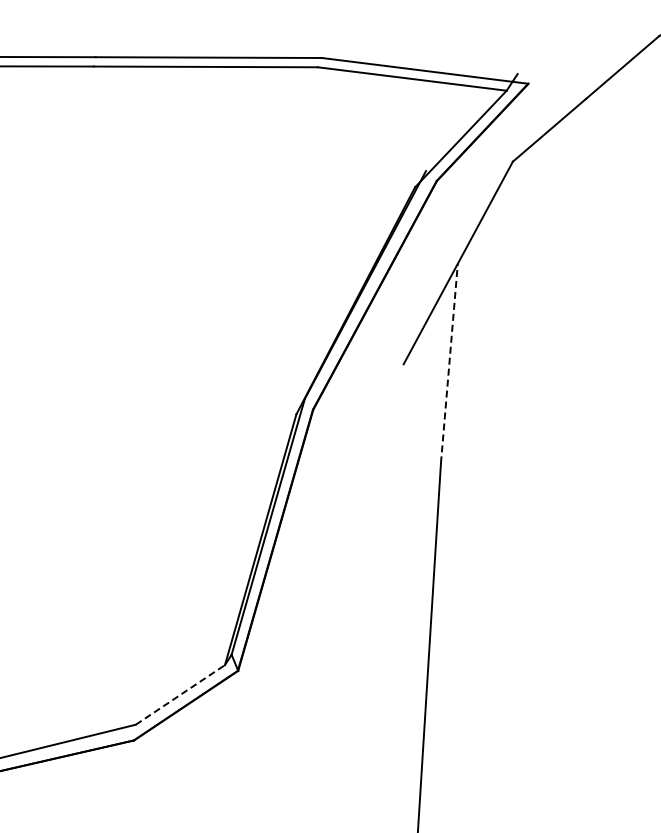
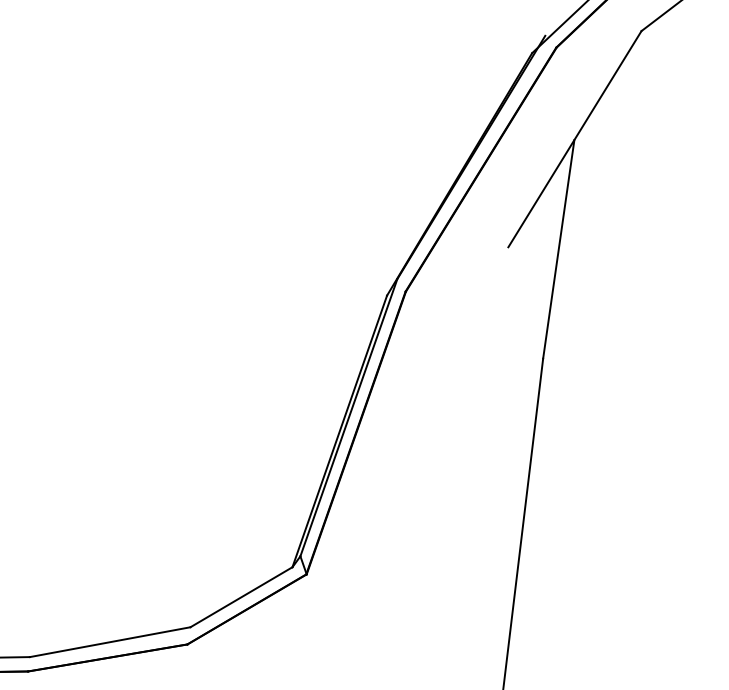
line: (449, 363) -> (558, 249), dashed -> solid
line: (180, 694) -> (241, 596), dashed -> solid

